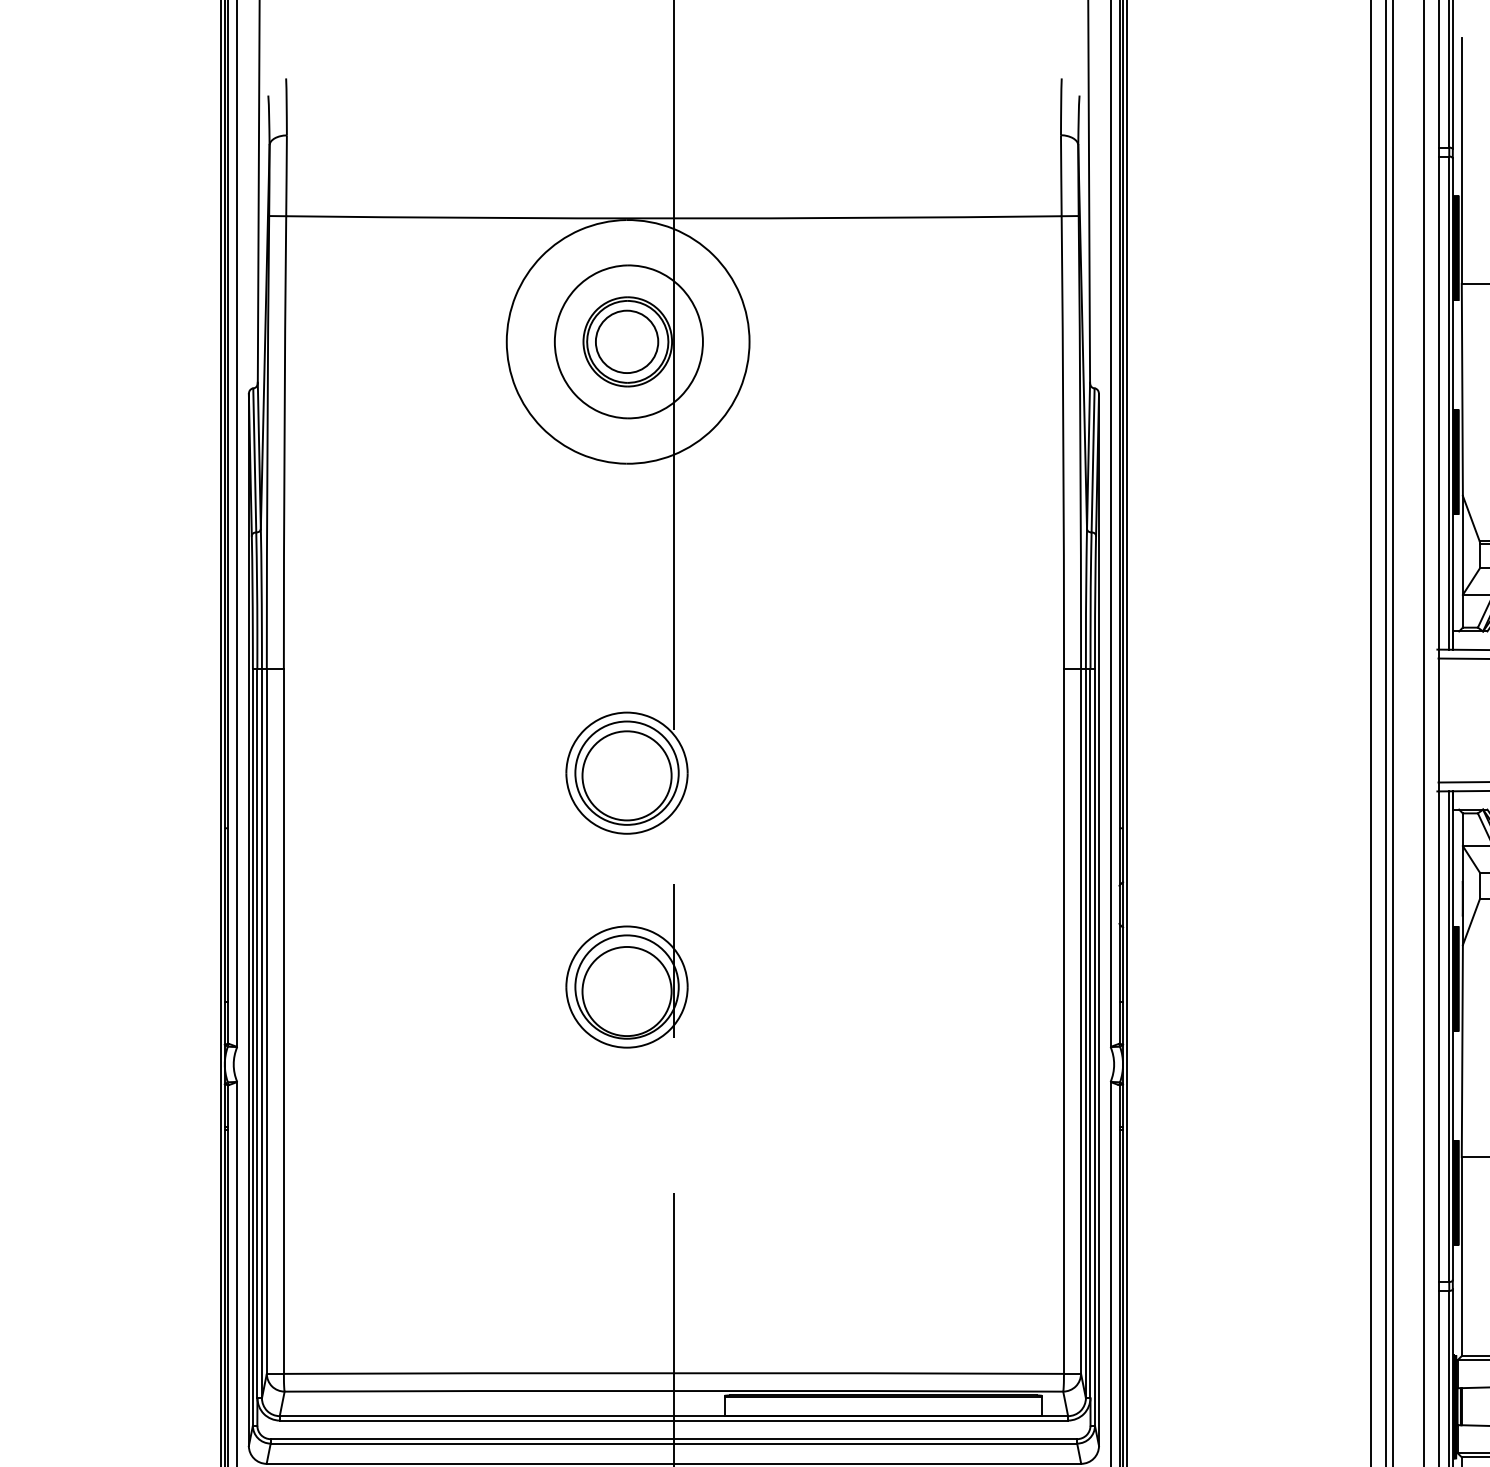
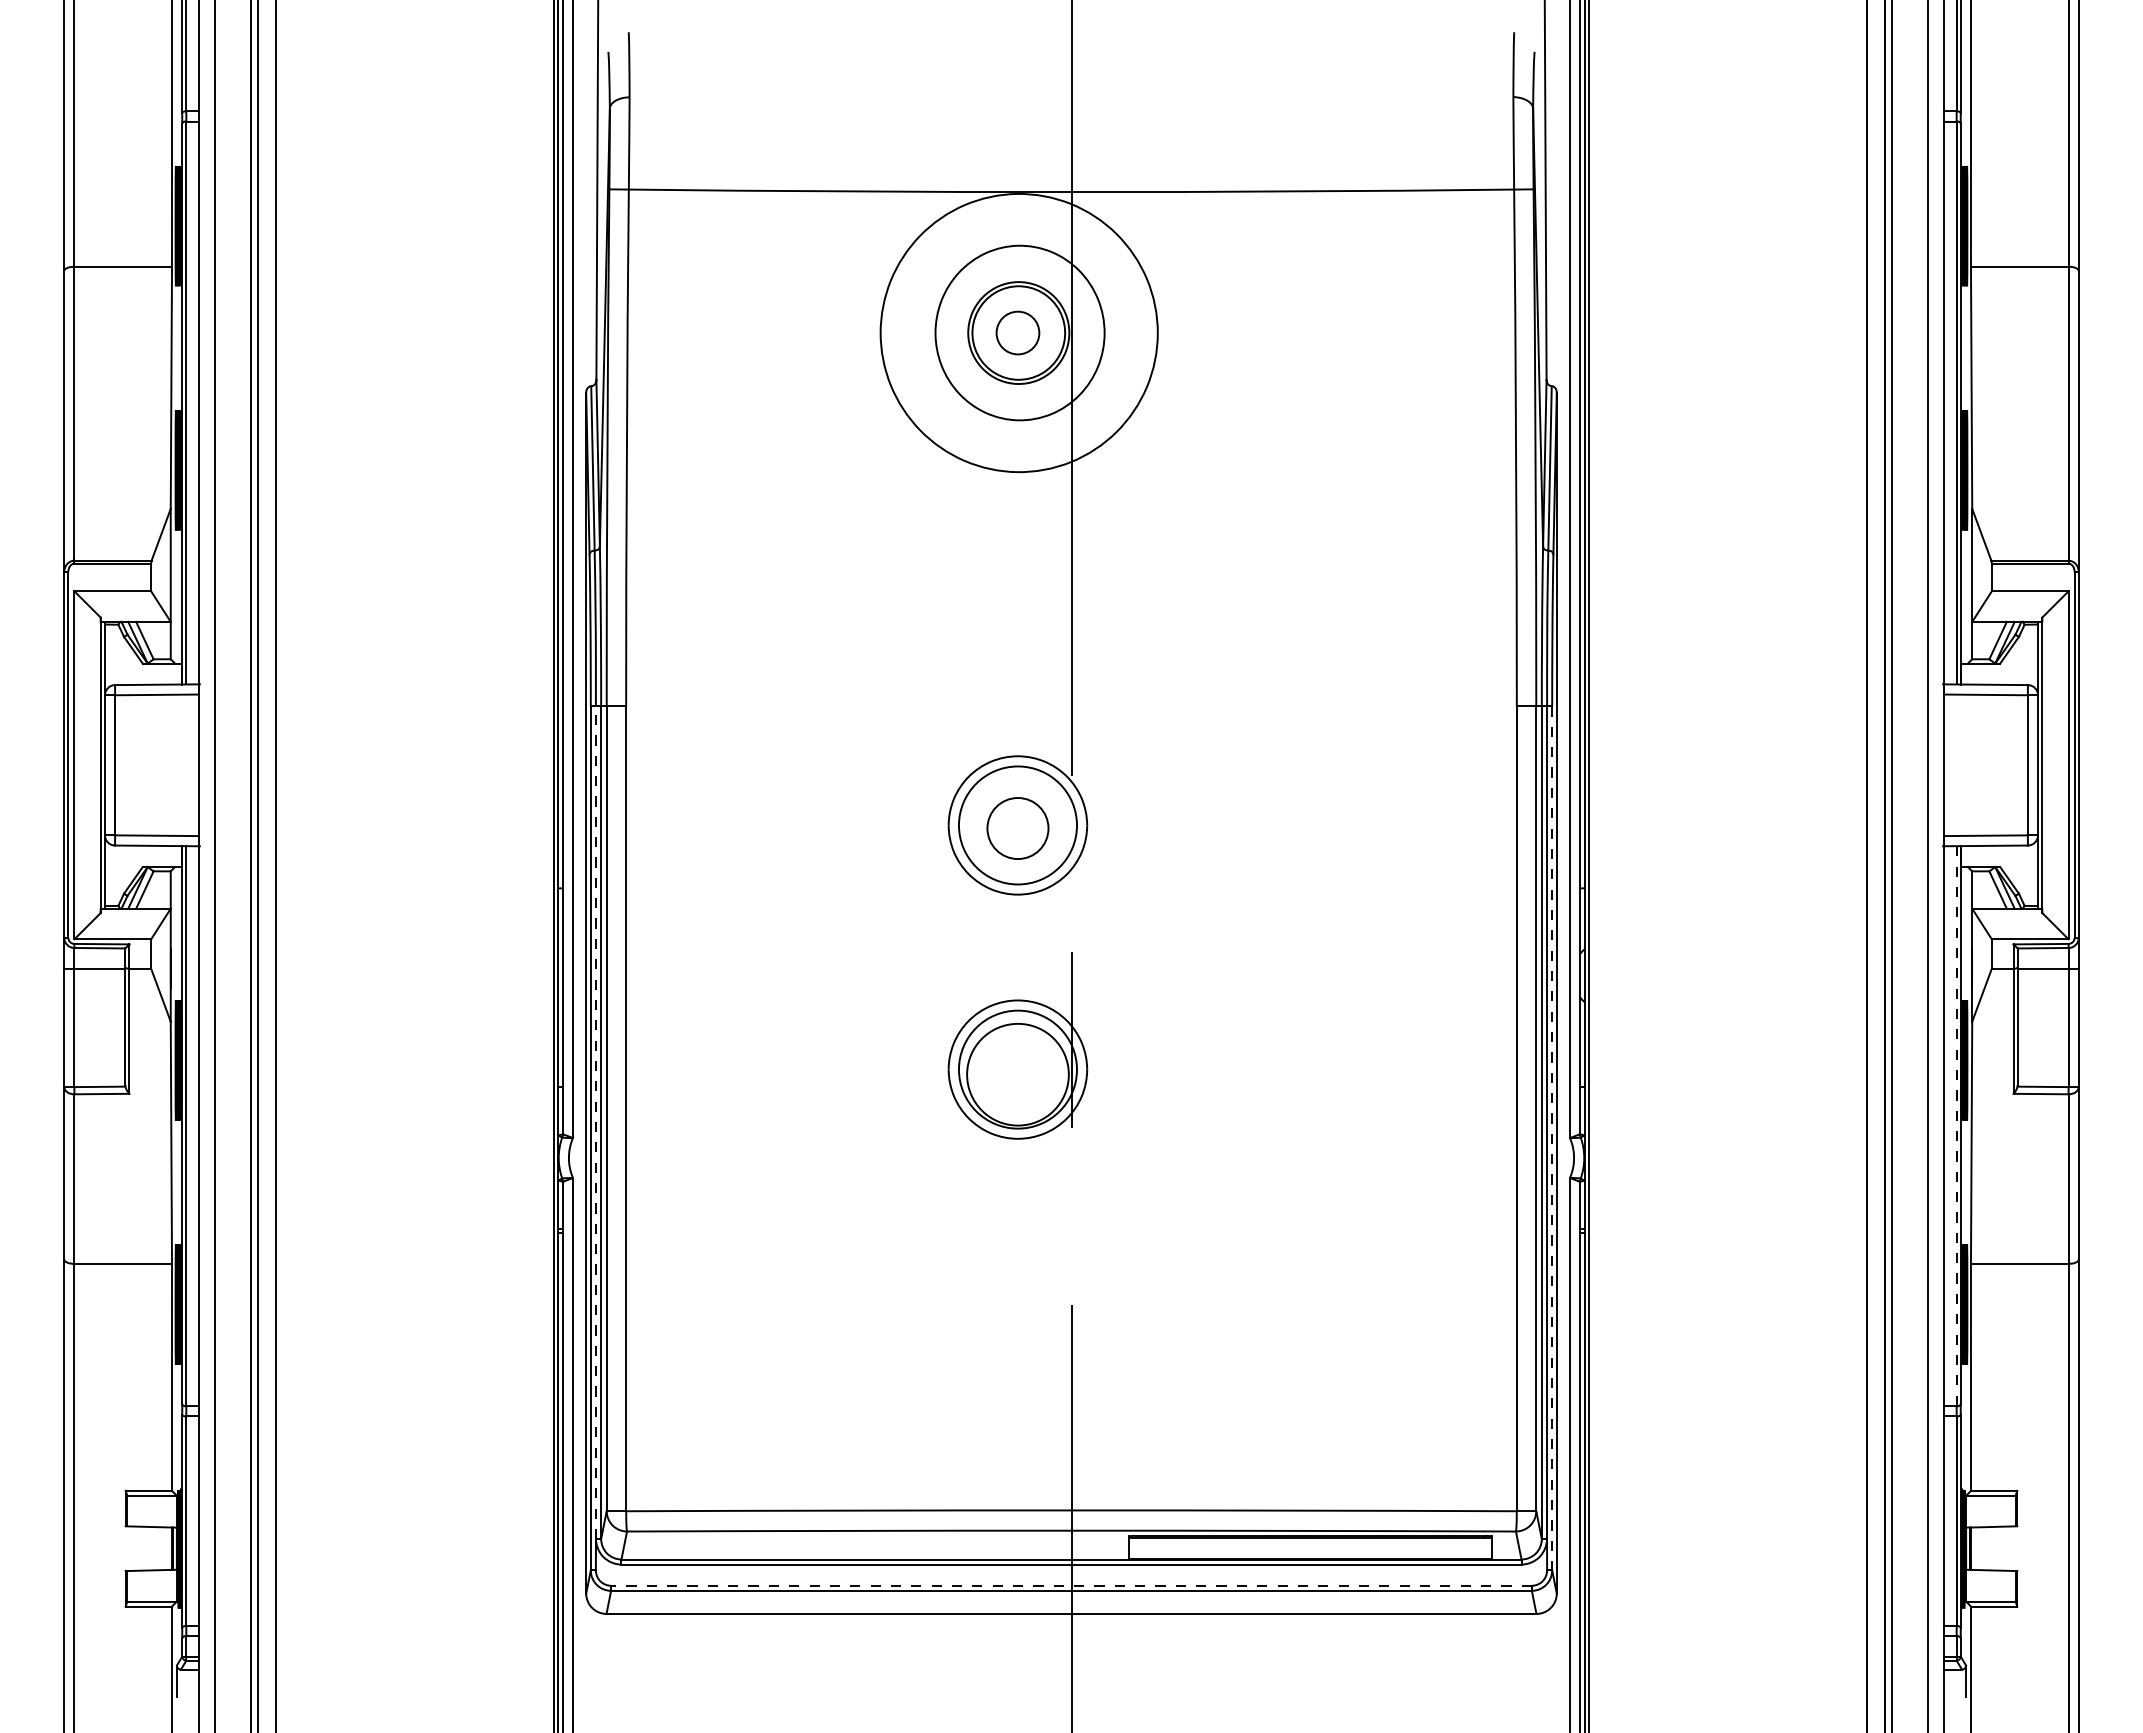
circle: (626, 341) -> (1017, 332), size x0.6
circle: (626, 775) -> (1017, 828), size x0.6
line: (257, 1033) -> (595, 1122), solid -> dashed
line: (1449, 1036) -> (1956, 1126), solid -> dashed
line: (1095, 1047) -> (1552, 1138), solid -> dashed
line: (673, 1438) -> (1070, 1585), solid -> dashed

